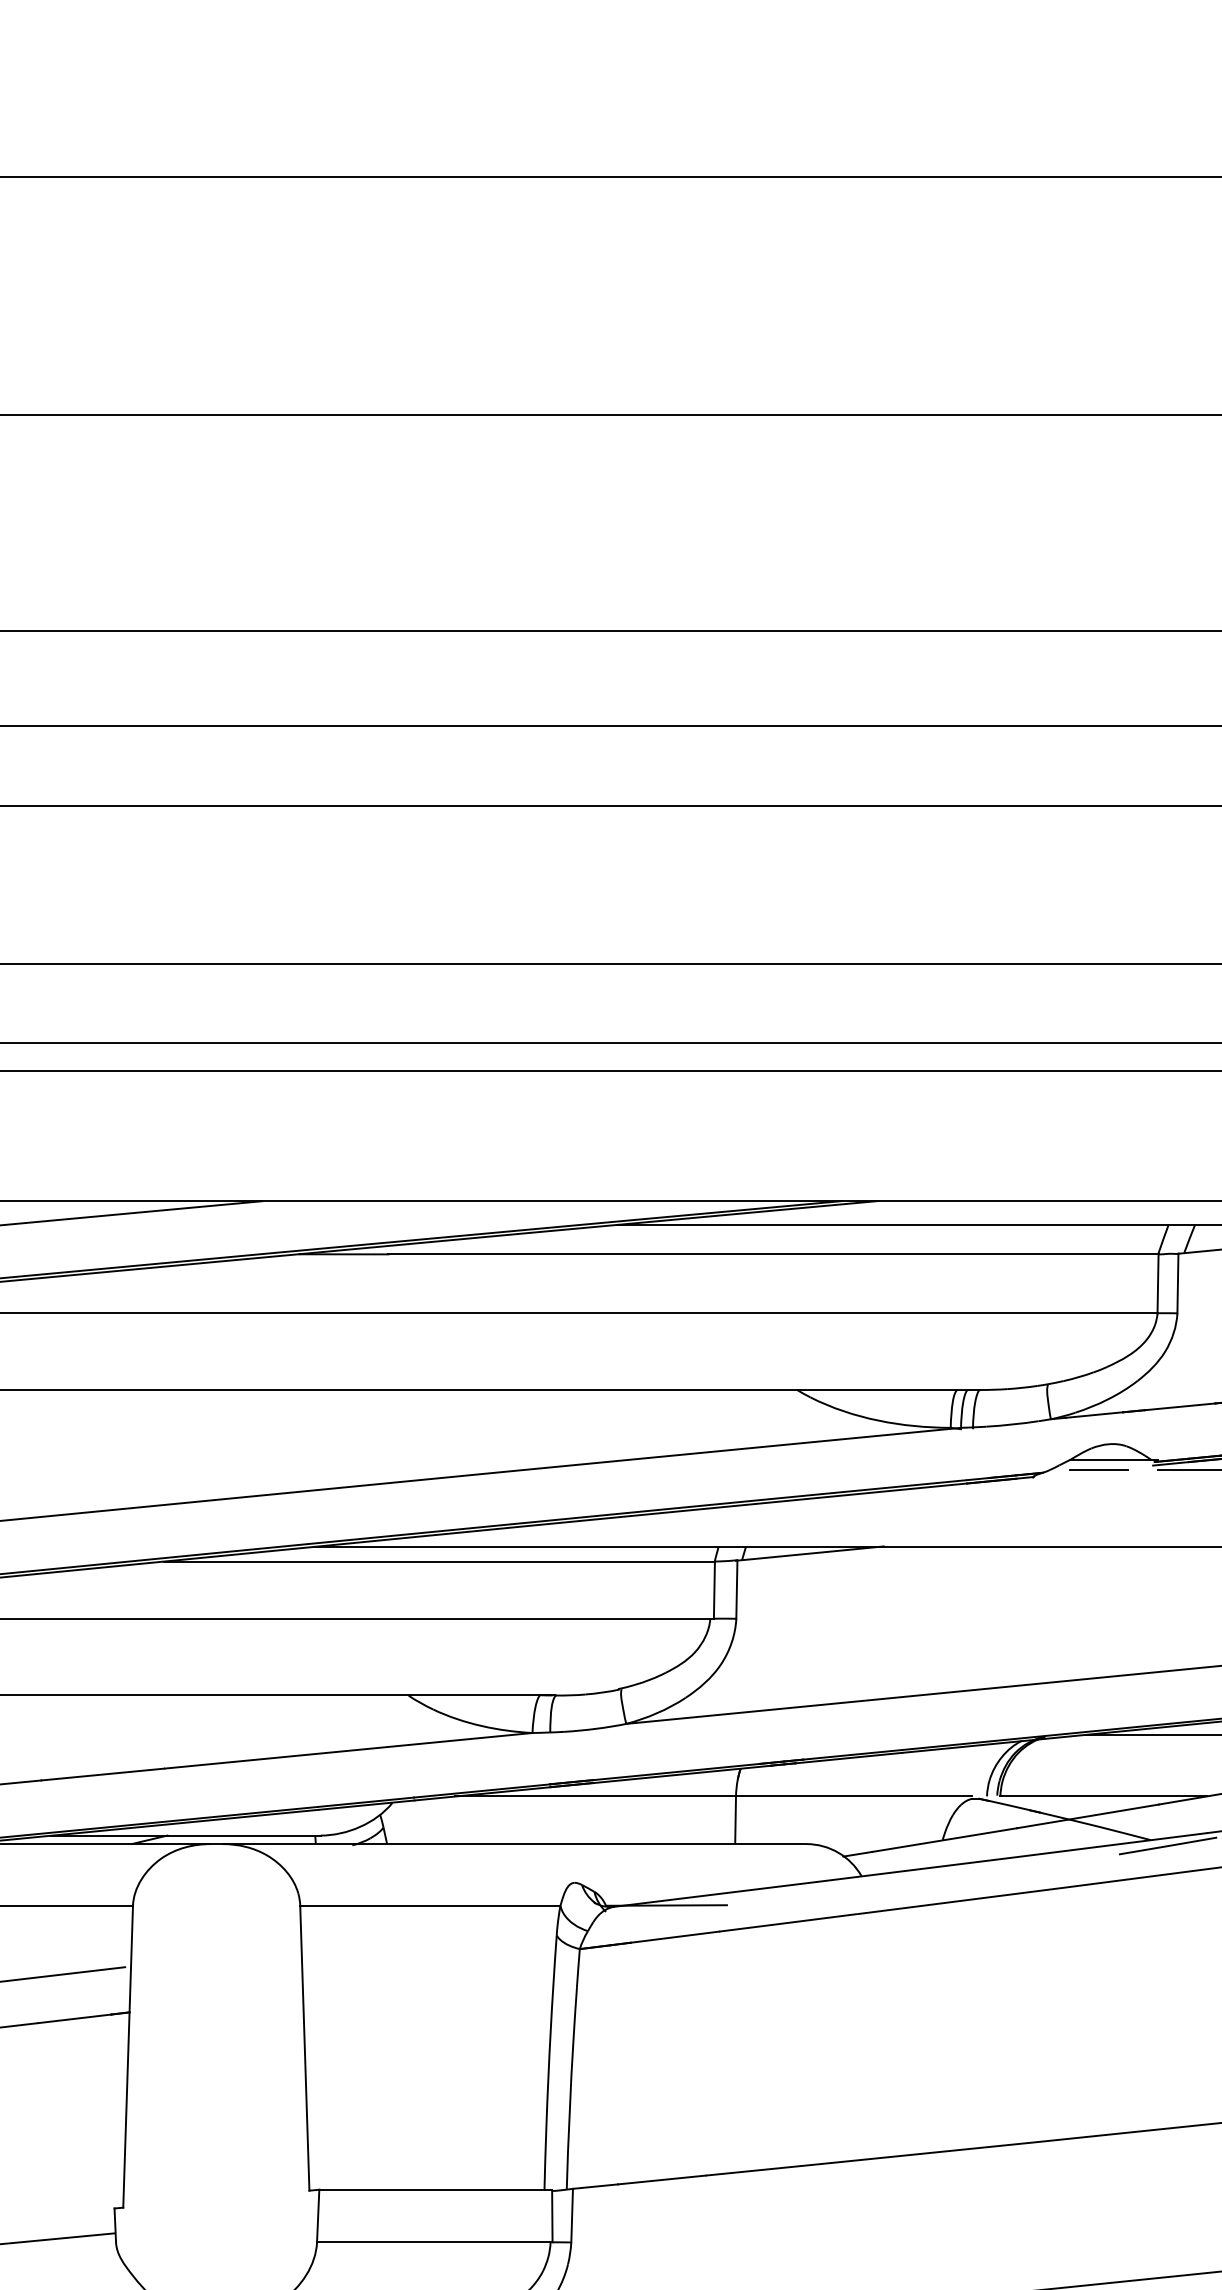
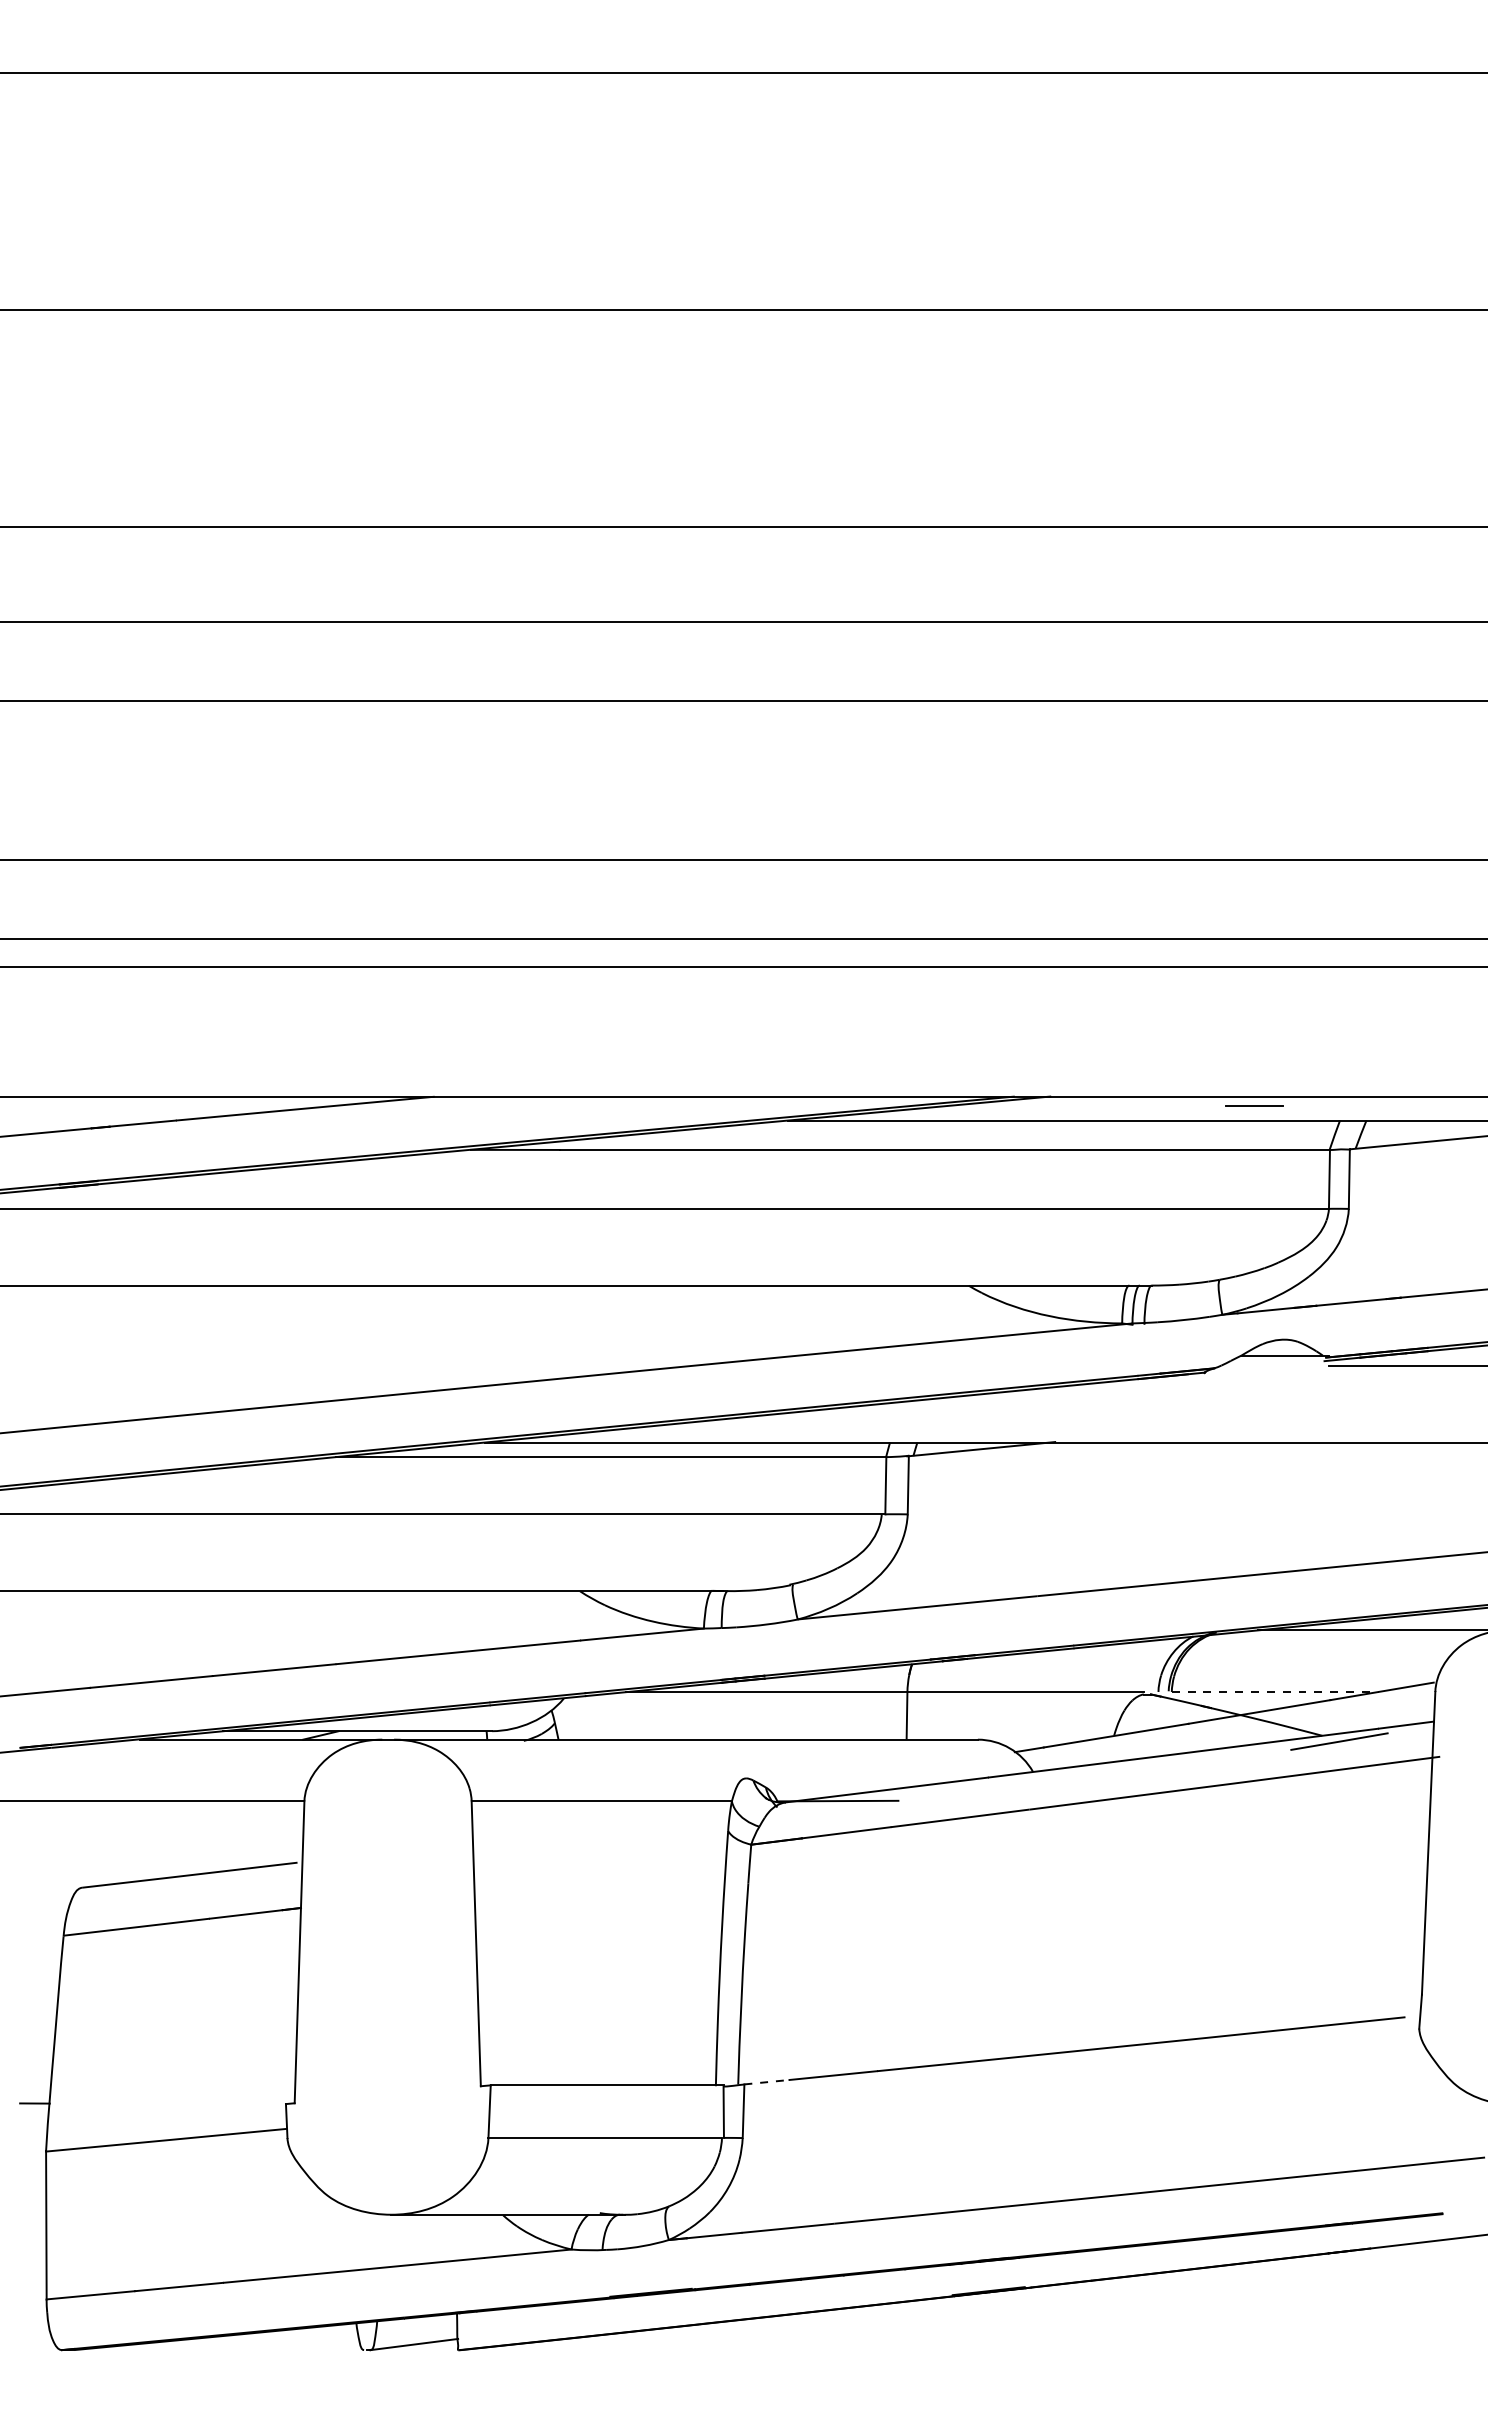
line: (1099, 1469) -> (1254, 1105), moved
line: (1104, 1795) -> (1275, 1691), solid -> dashed
line: (595, 2186) -> (766, 2082), solid -> dashed

